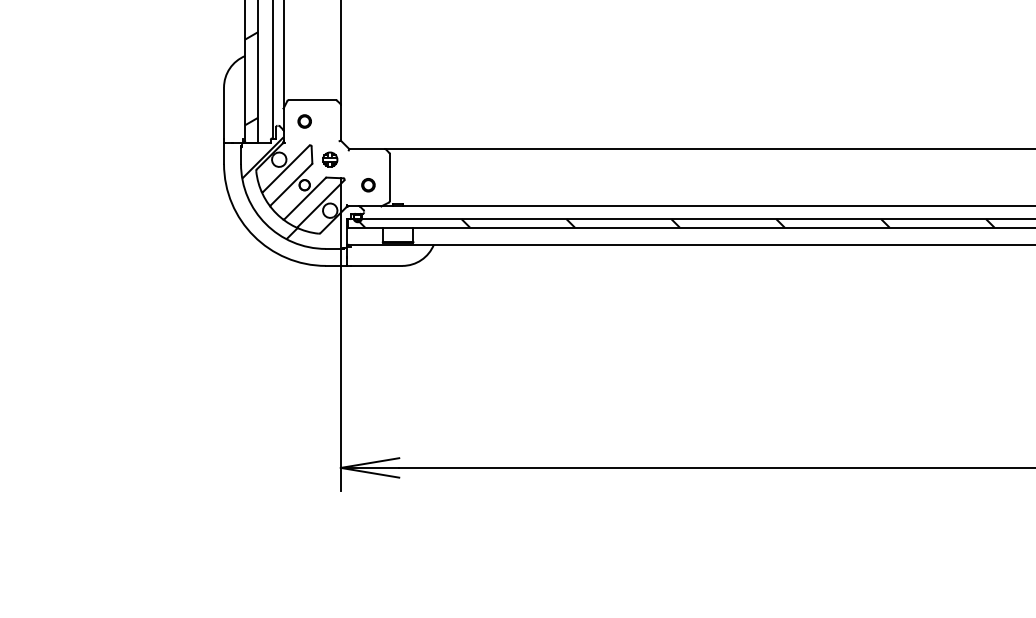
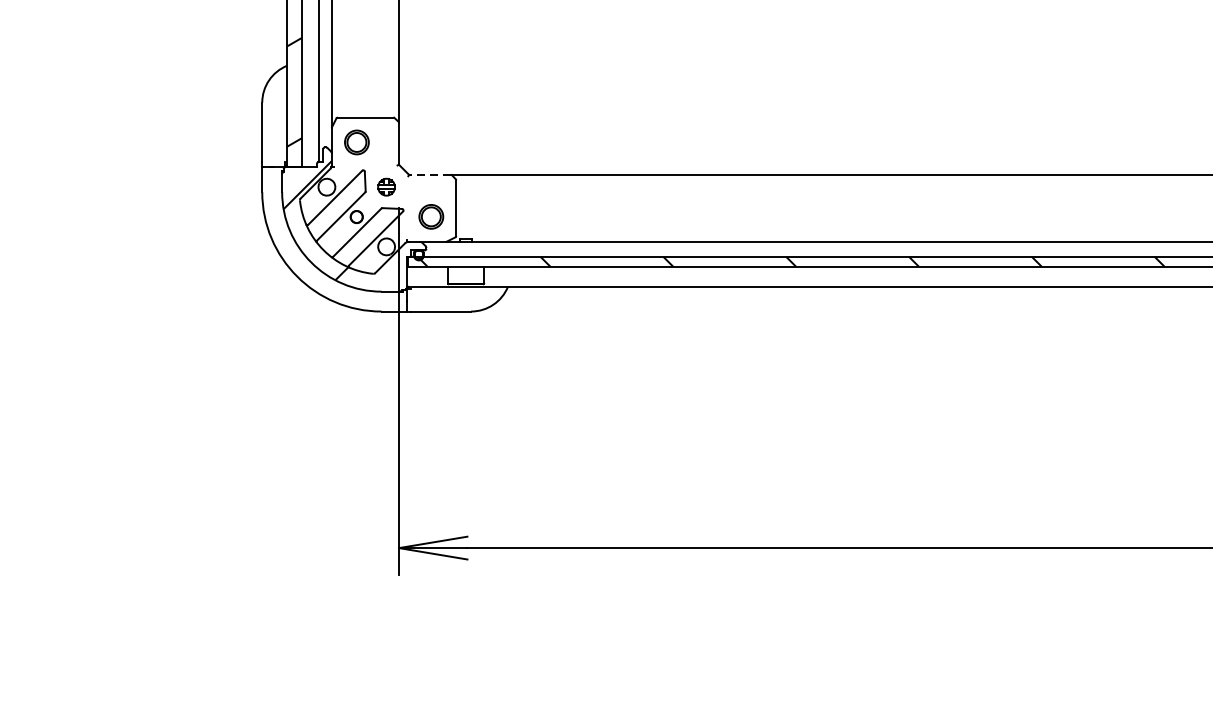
circle: (304, 121) -> (356, 142), size x1.6
line: (367, 149) -> (430, 175), solid -> dashed
circle: (368, 185) -> (431, 217), size x1.6

